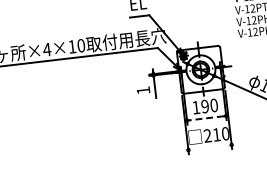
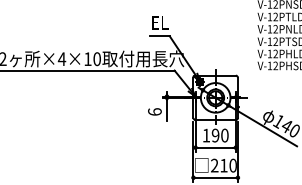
text: (143, 90) -> (154, 111), 1 -> 6
line: (206, 118) -> (215, 147), dashed -> solid
line: (209, 147) -> (215, 177), added

